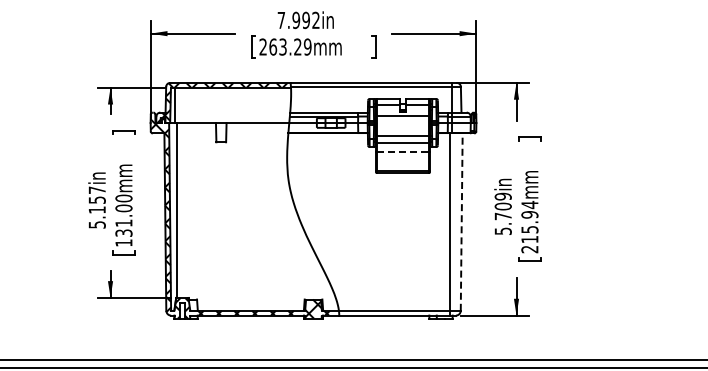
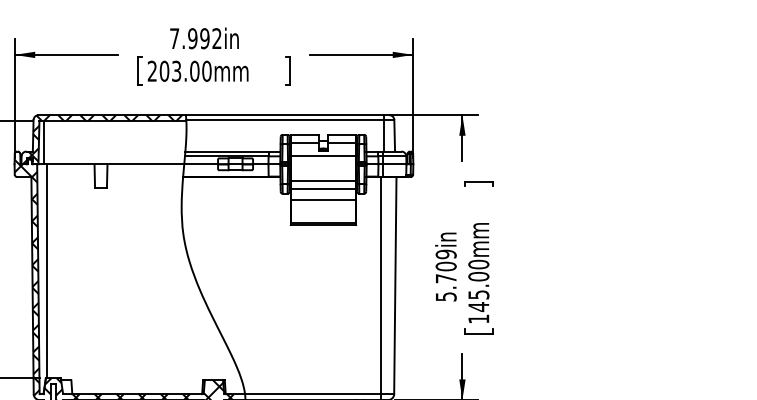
text: (290, 46) -> (185, 70), 263.29mm -> 203.00mm
line: (403, 152) -> (324, 200), dashed -> solid
line: (461, 222) -> (395, 286), dashed -> solid
text: (529, 226) -> (478, 290), 215.94mm -> 145.00mm

